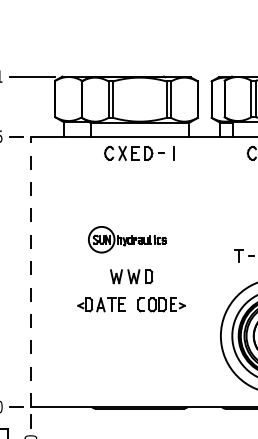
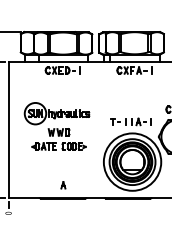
part: (126, 239) -> (56, 113), size x1.67
line: (30, 271) -> (8, 129), dashed -> solid
part: (140, 382) -> (63, 185), added

